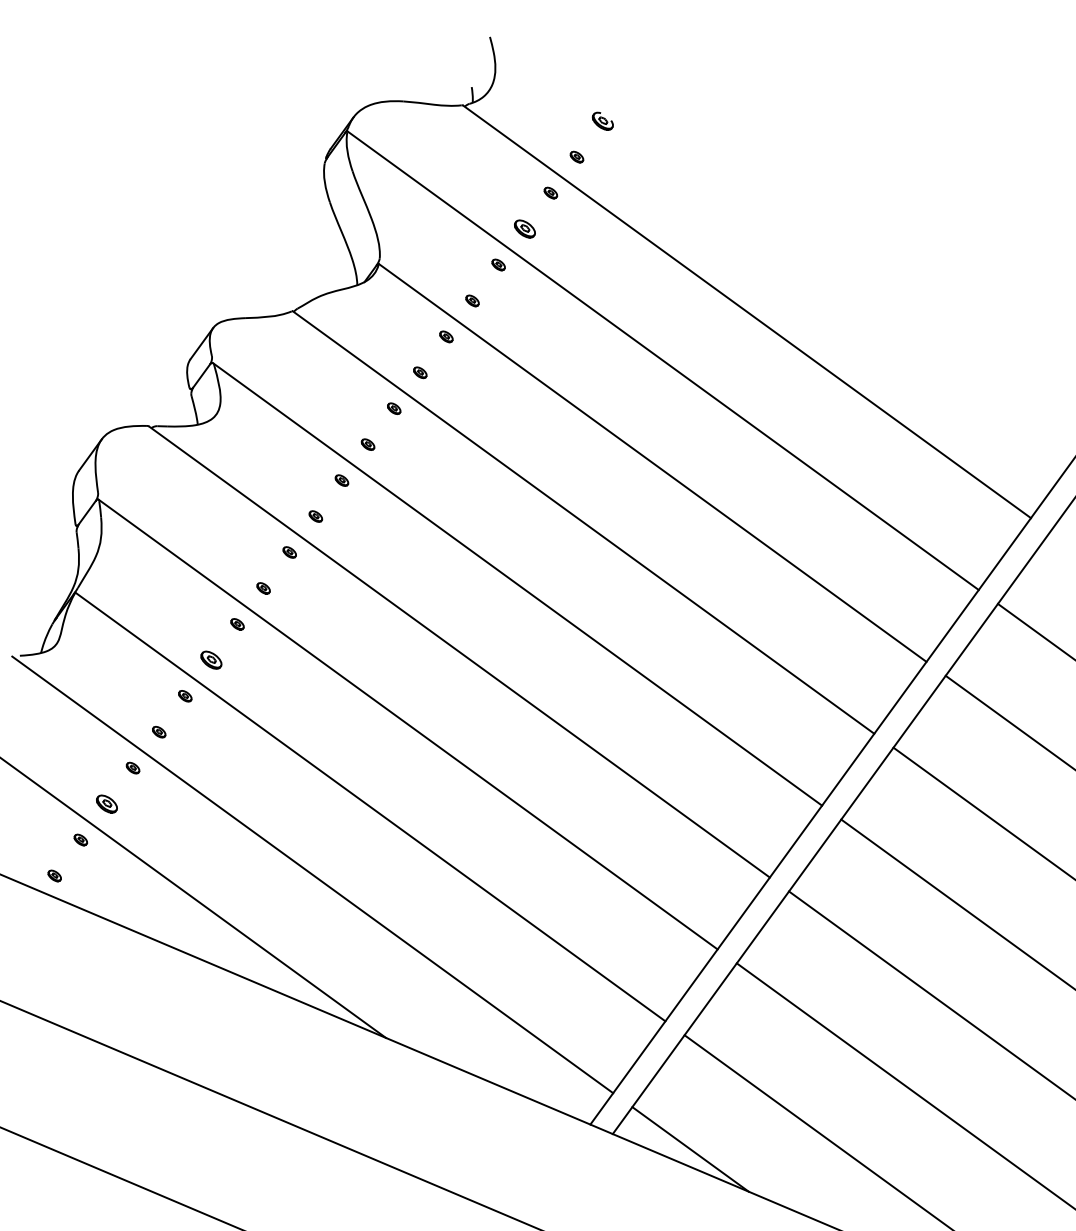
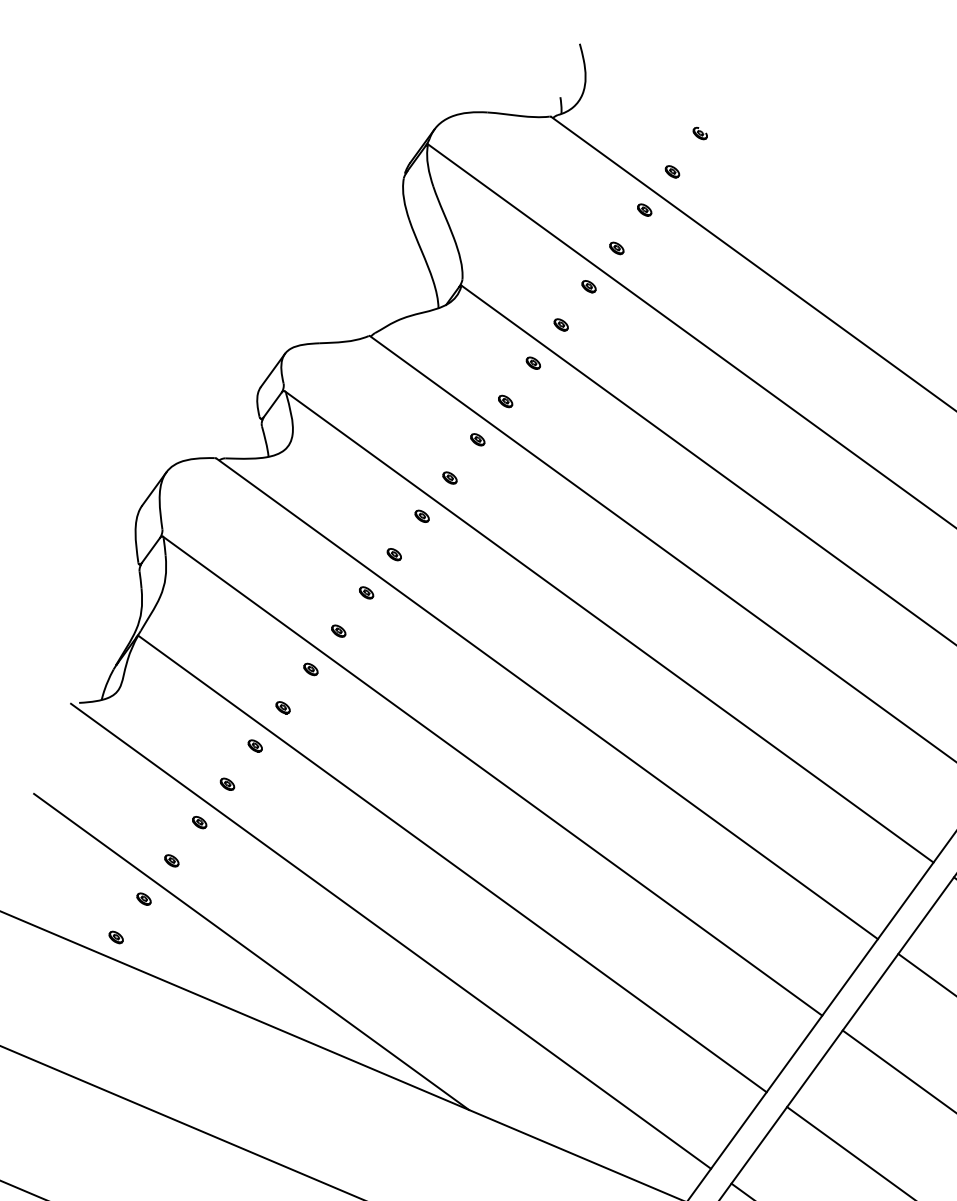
part: (603, 120) -> (700, 132), size x0.62
part: (524, 228) -> (616, 247), size x0.62
part: (211, 660) -> (283, 707), size x0.62
part: (106, 803) -> (171, 860), size x0.62

